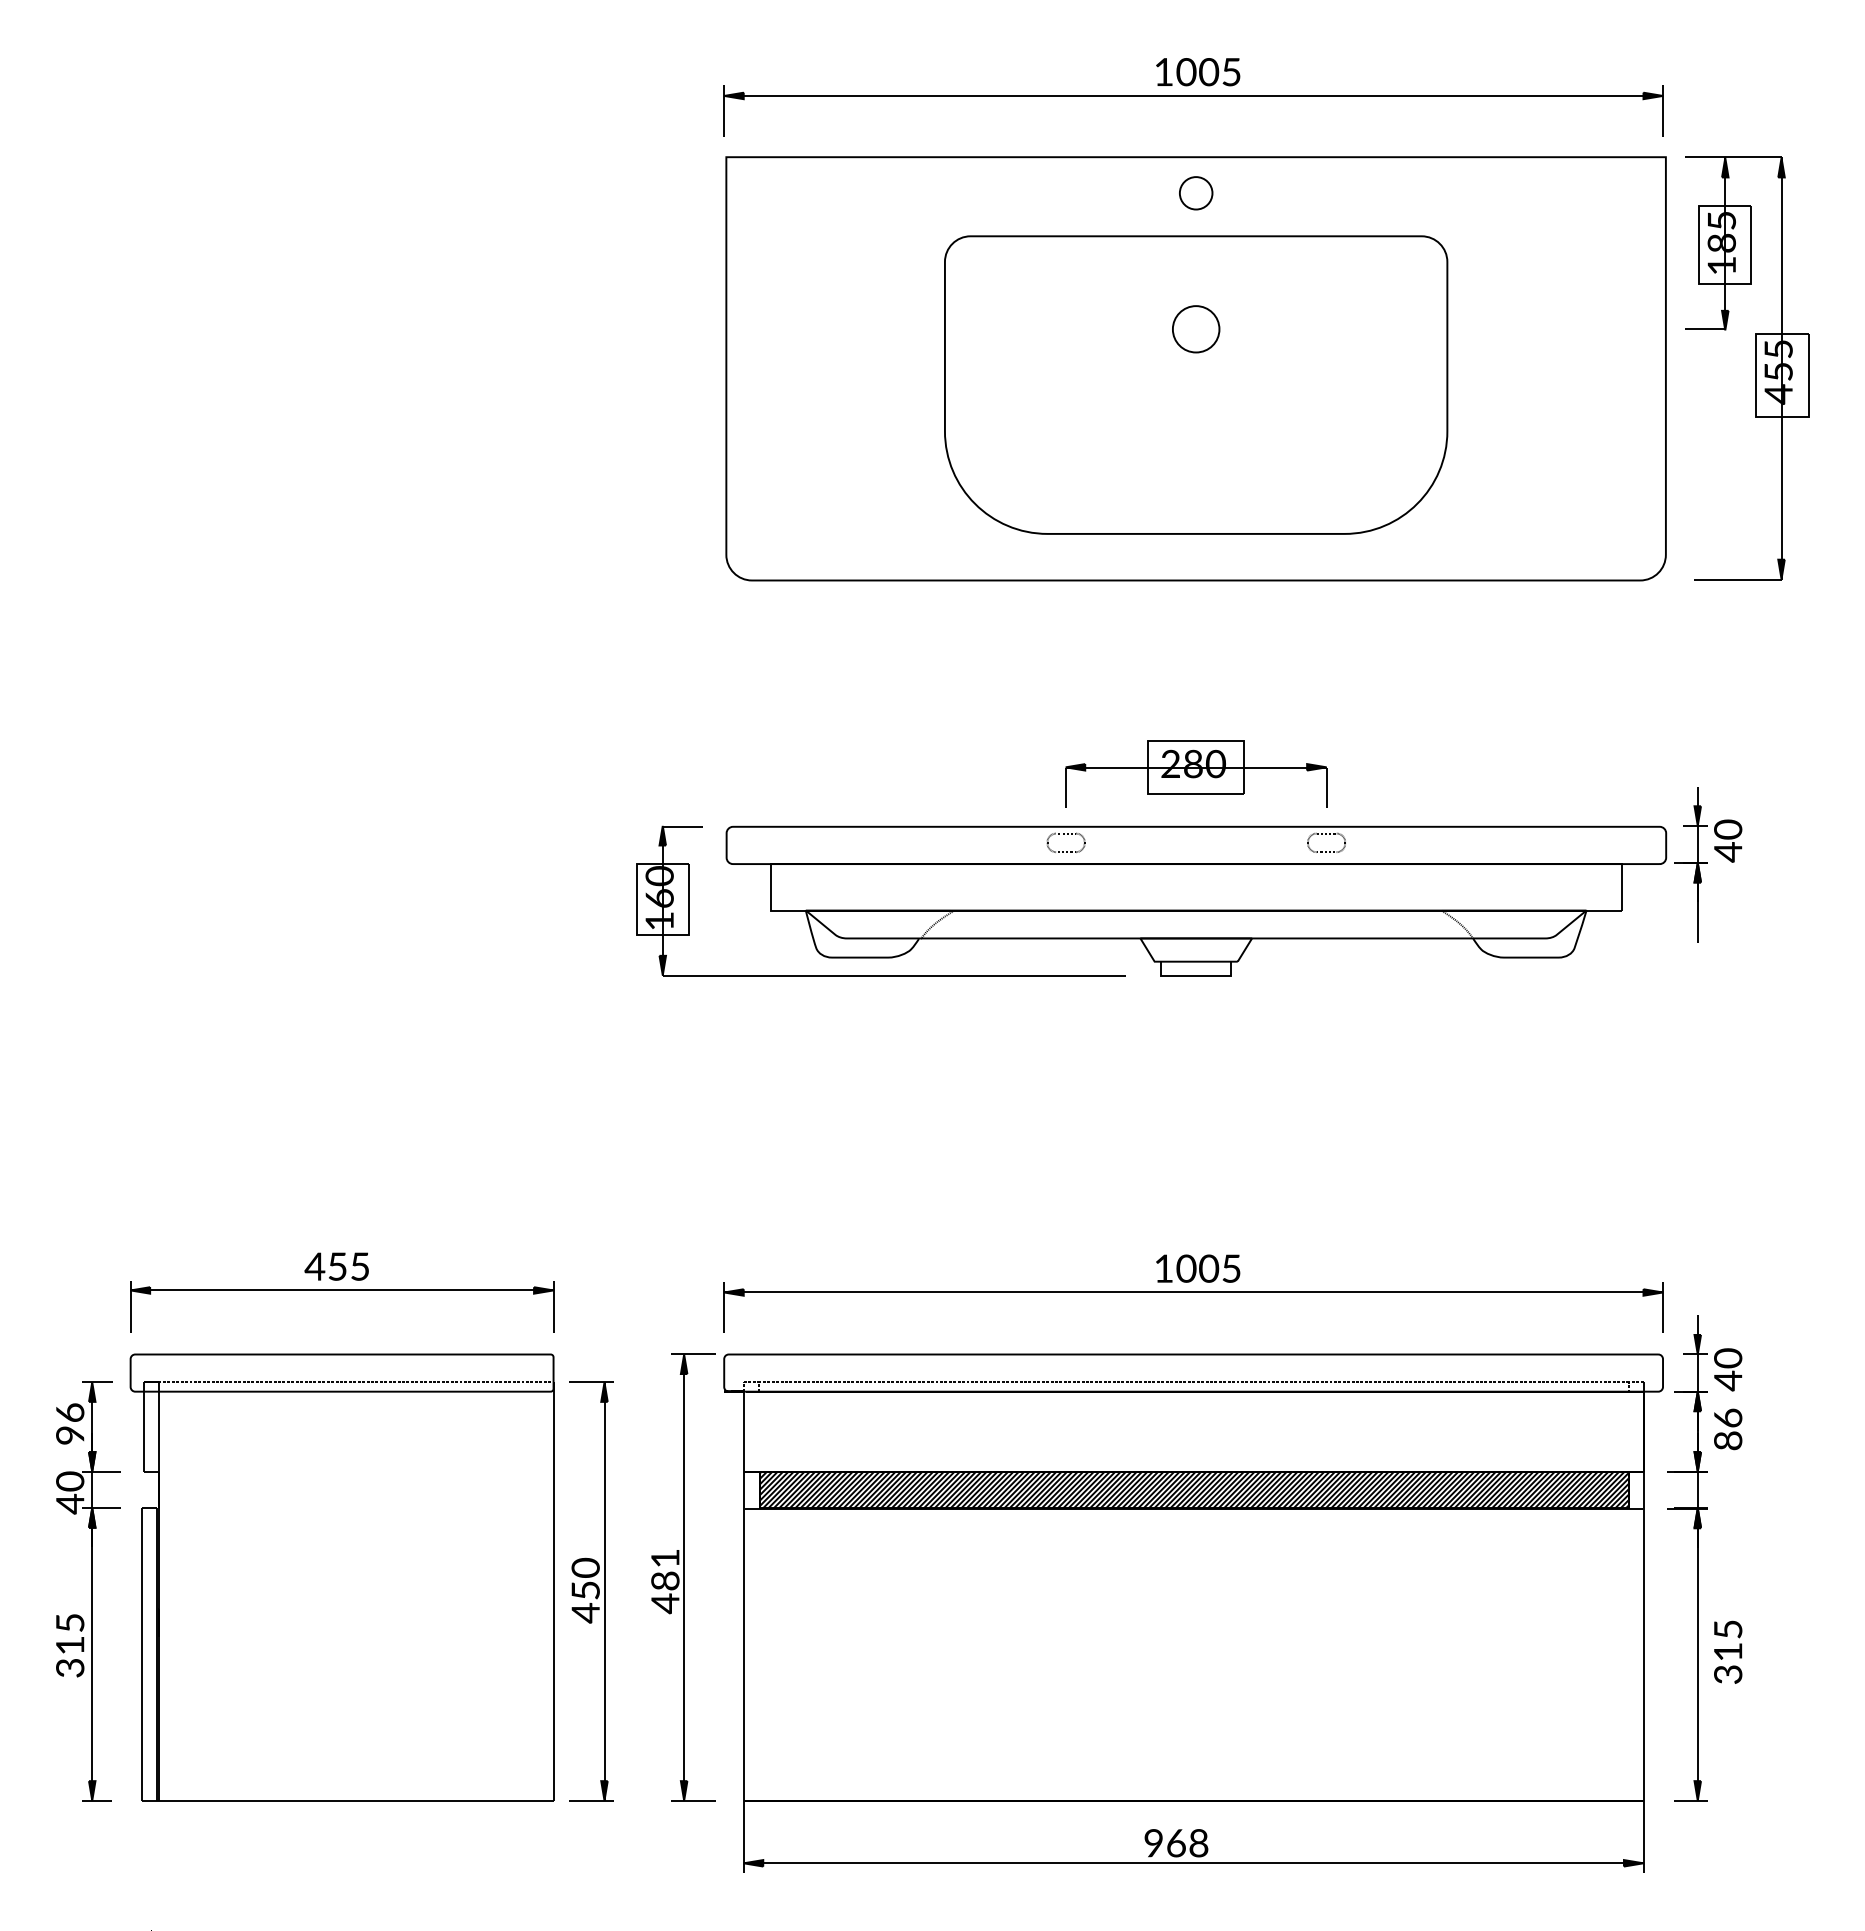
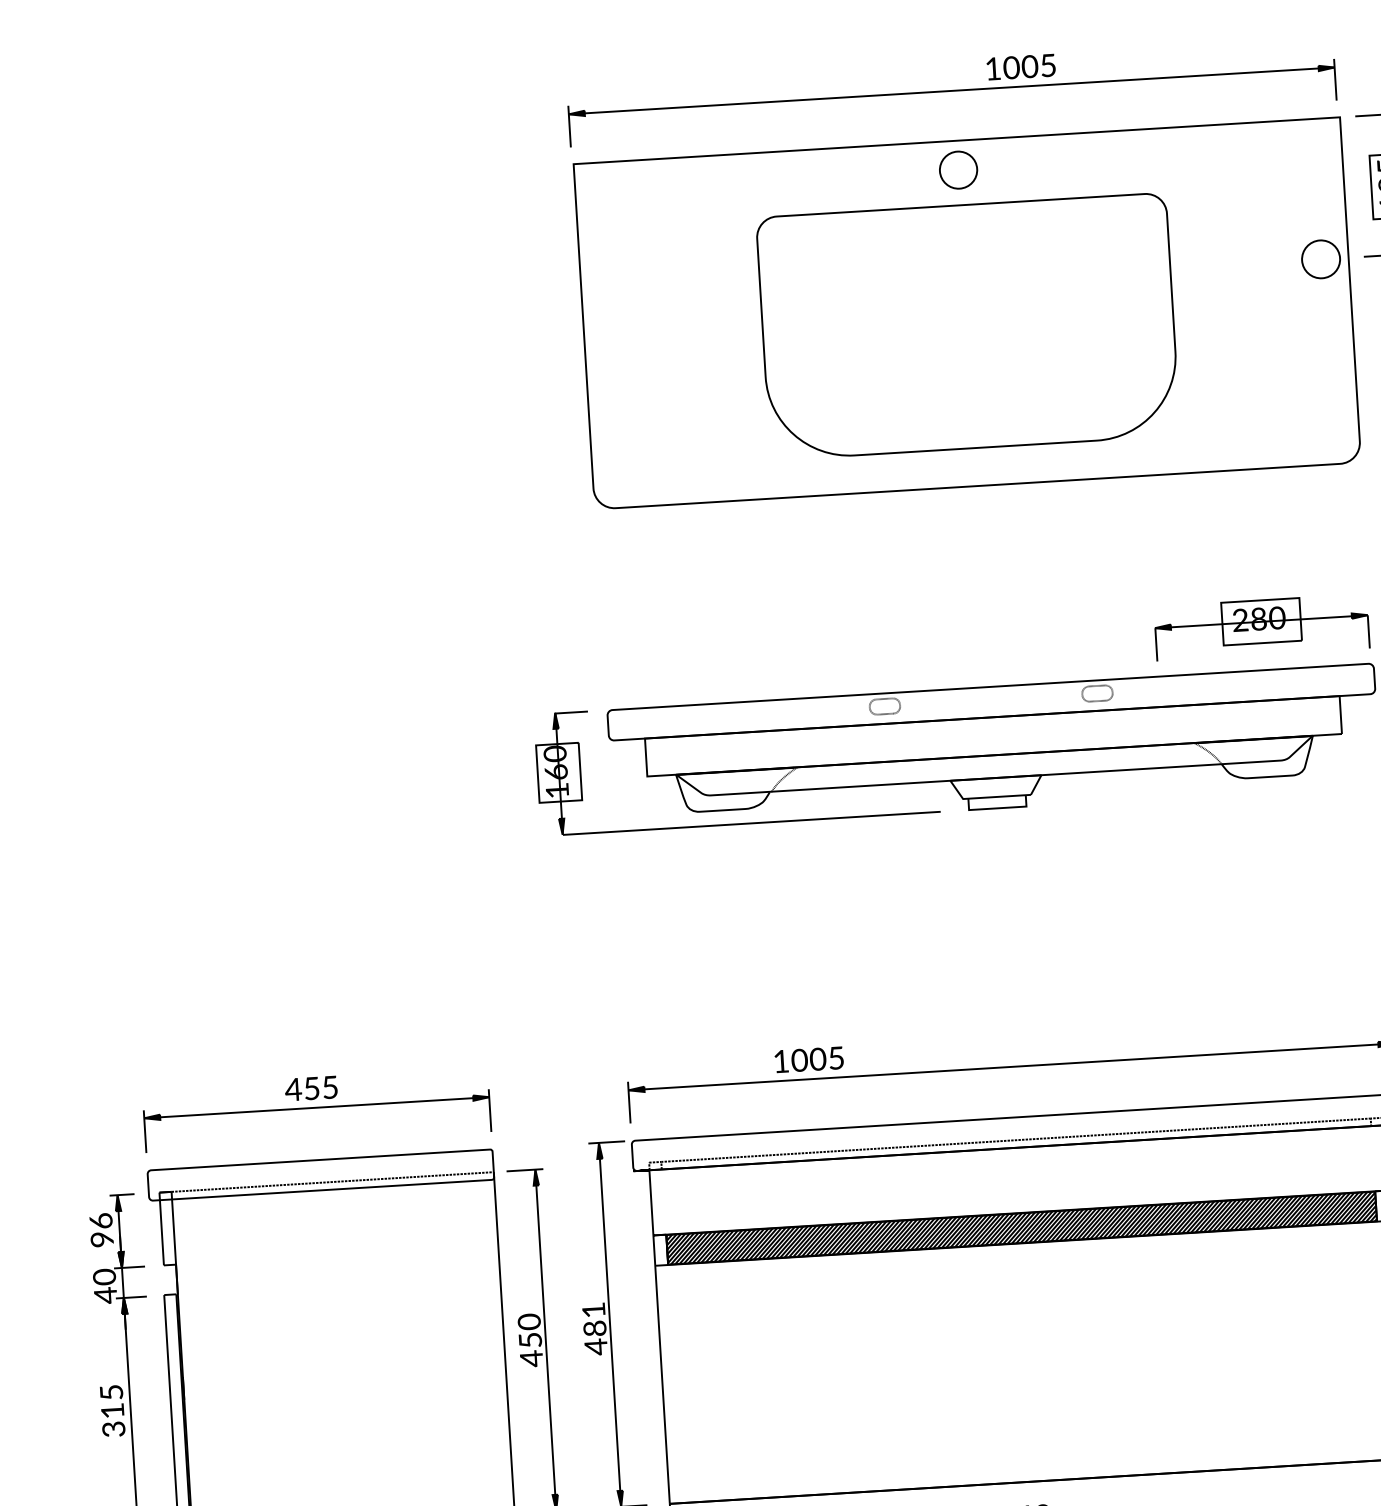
text: (1198, 72) -> (1021, 67), moved
part: (1196, 193) -> (958, 170), size x1.4
part: (1196, 329) -> (1321, 259), moved
part: (1196, 773) -> (1261, 626), moved
text: (1198, 1268) -> (809, 1059), moved

